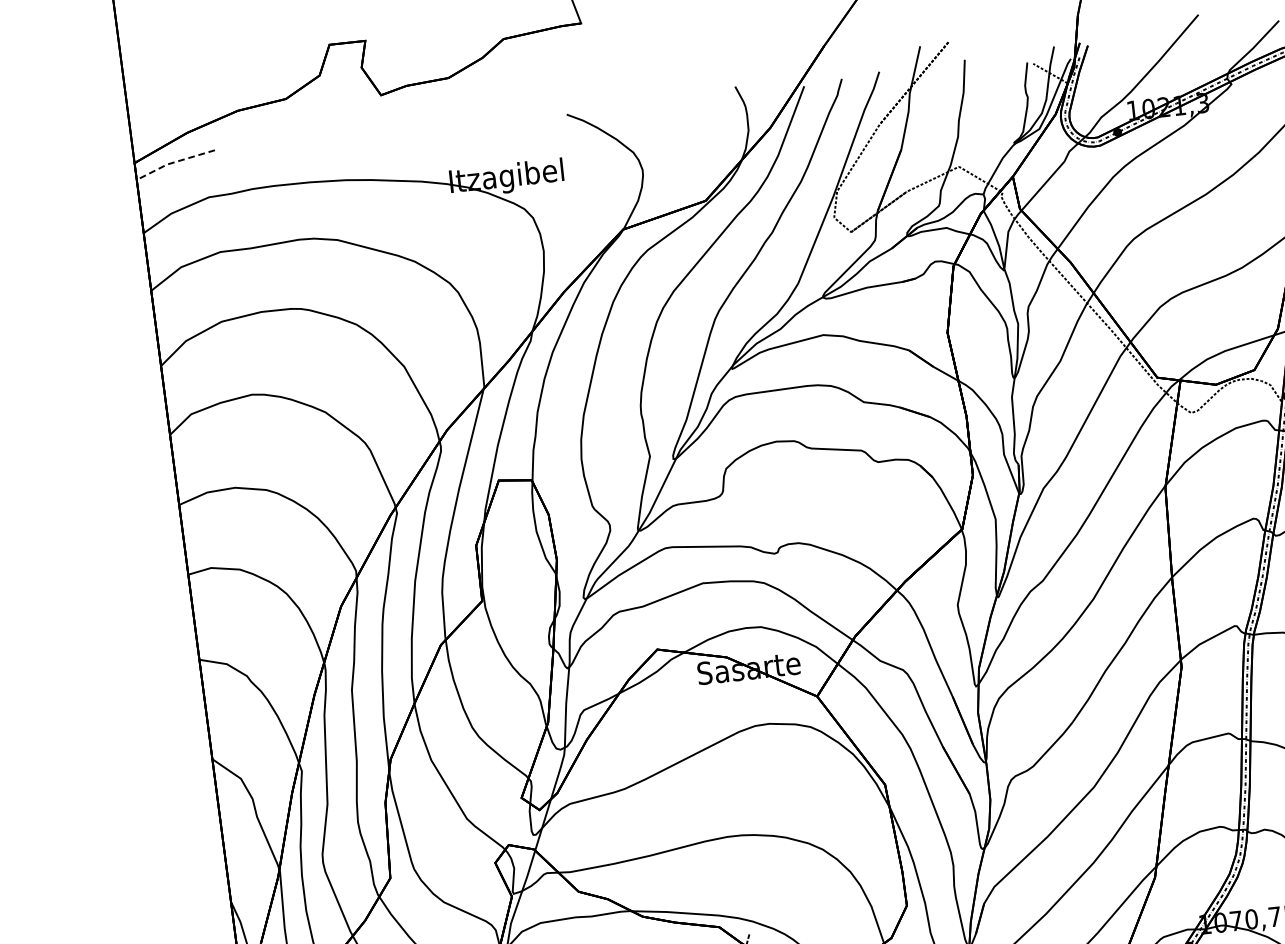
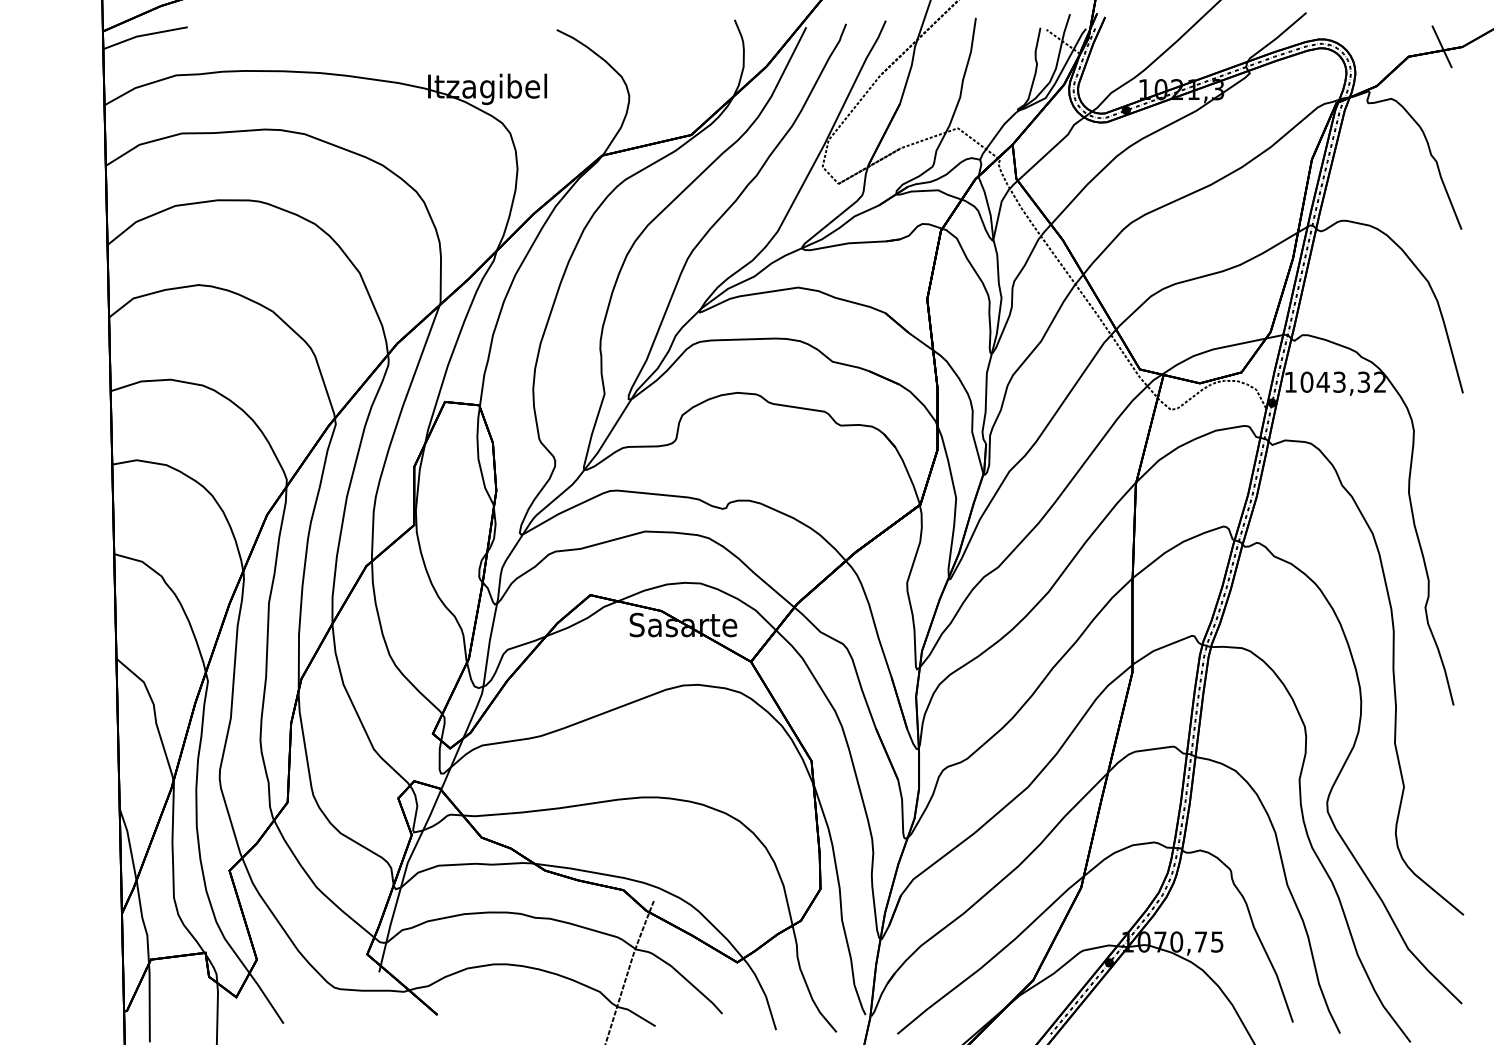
line: (173, 162) -> (143, 35), dashed -> solid

